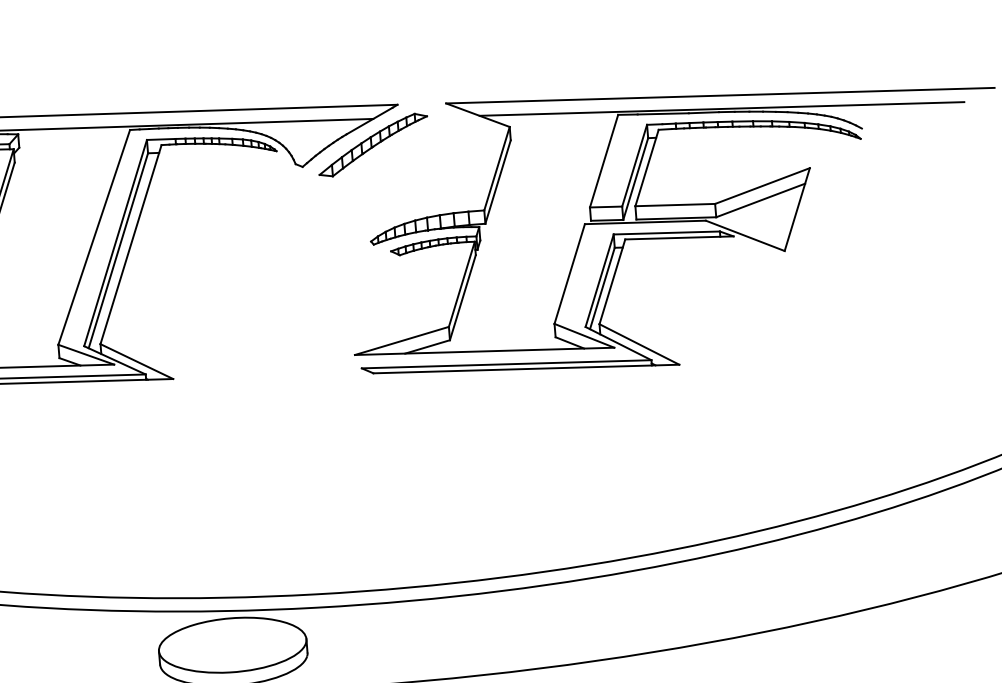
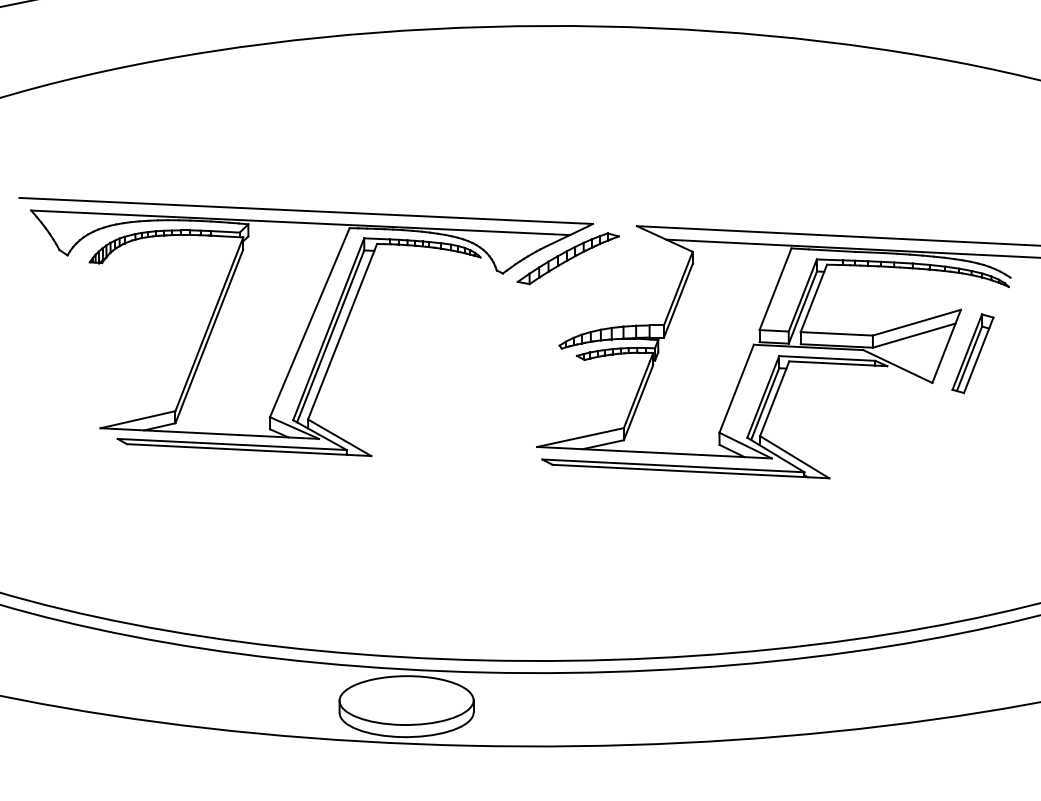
part: (826, 215) -> (972, 353), added

